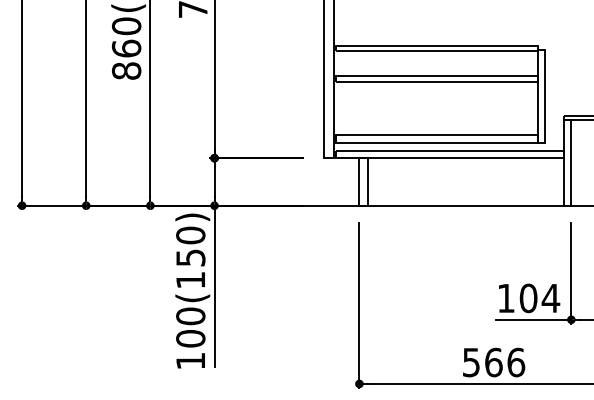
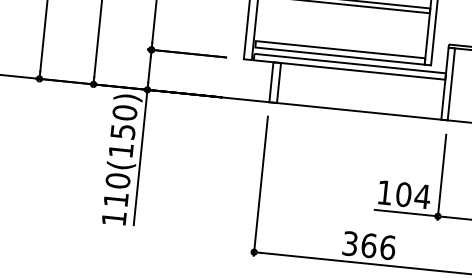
text: (190, 338) -> (115, 199), 100(150) -> 110(150)
text: (471, 361) -> (350, 242), 566 -> 366

